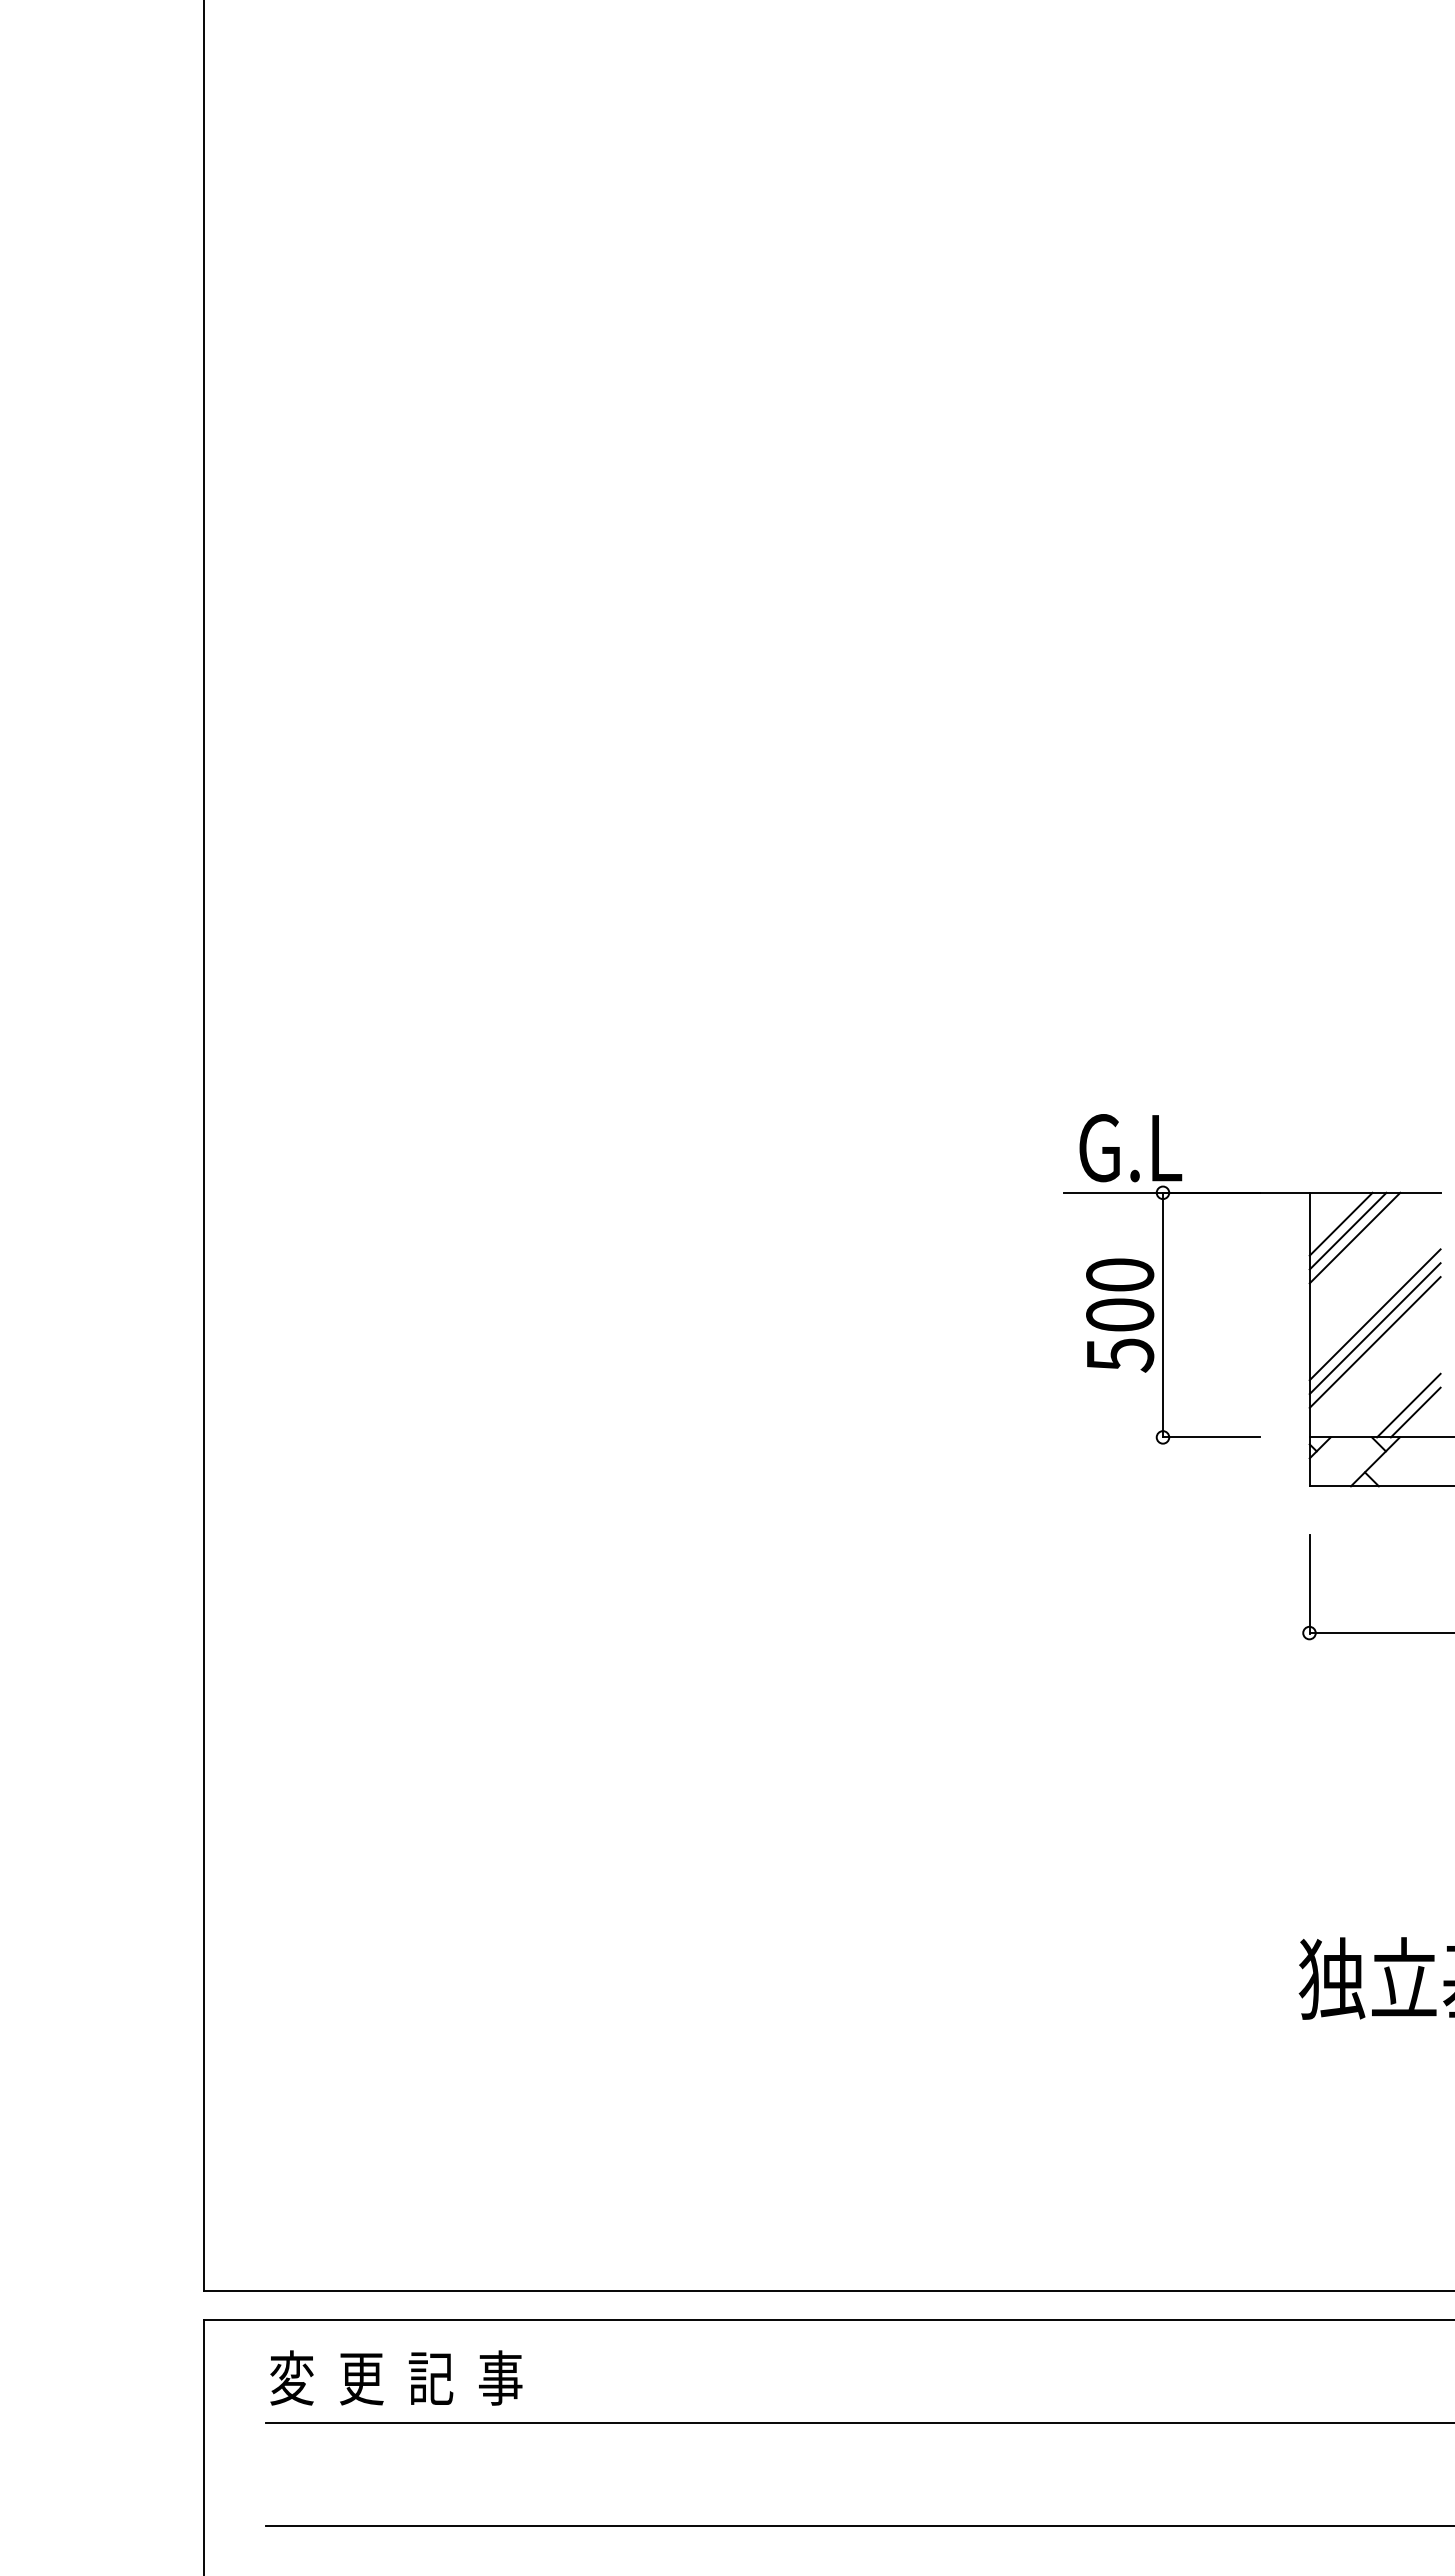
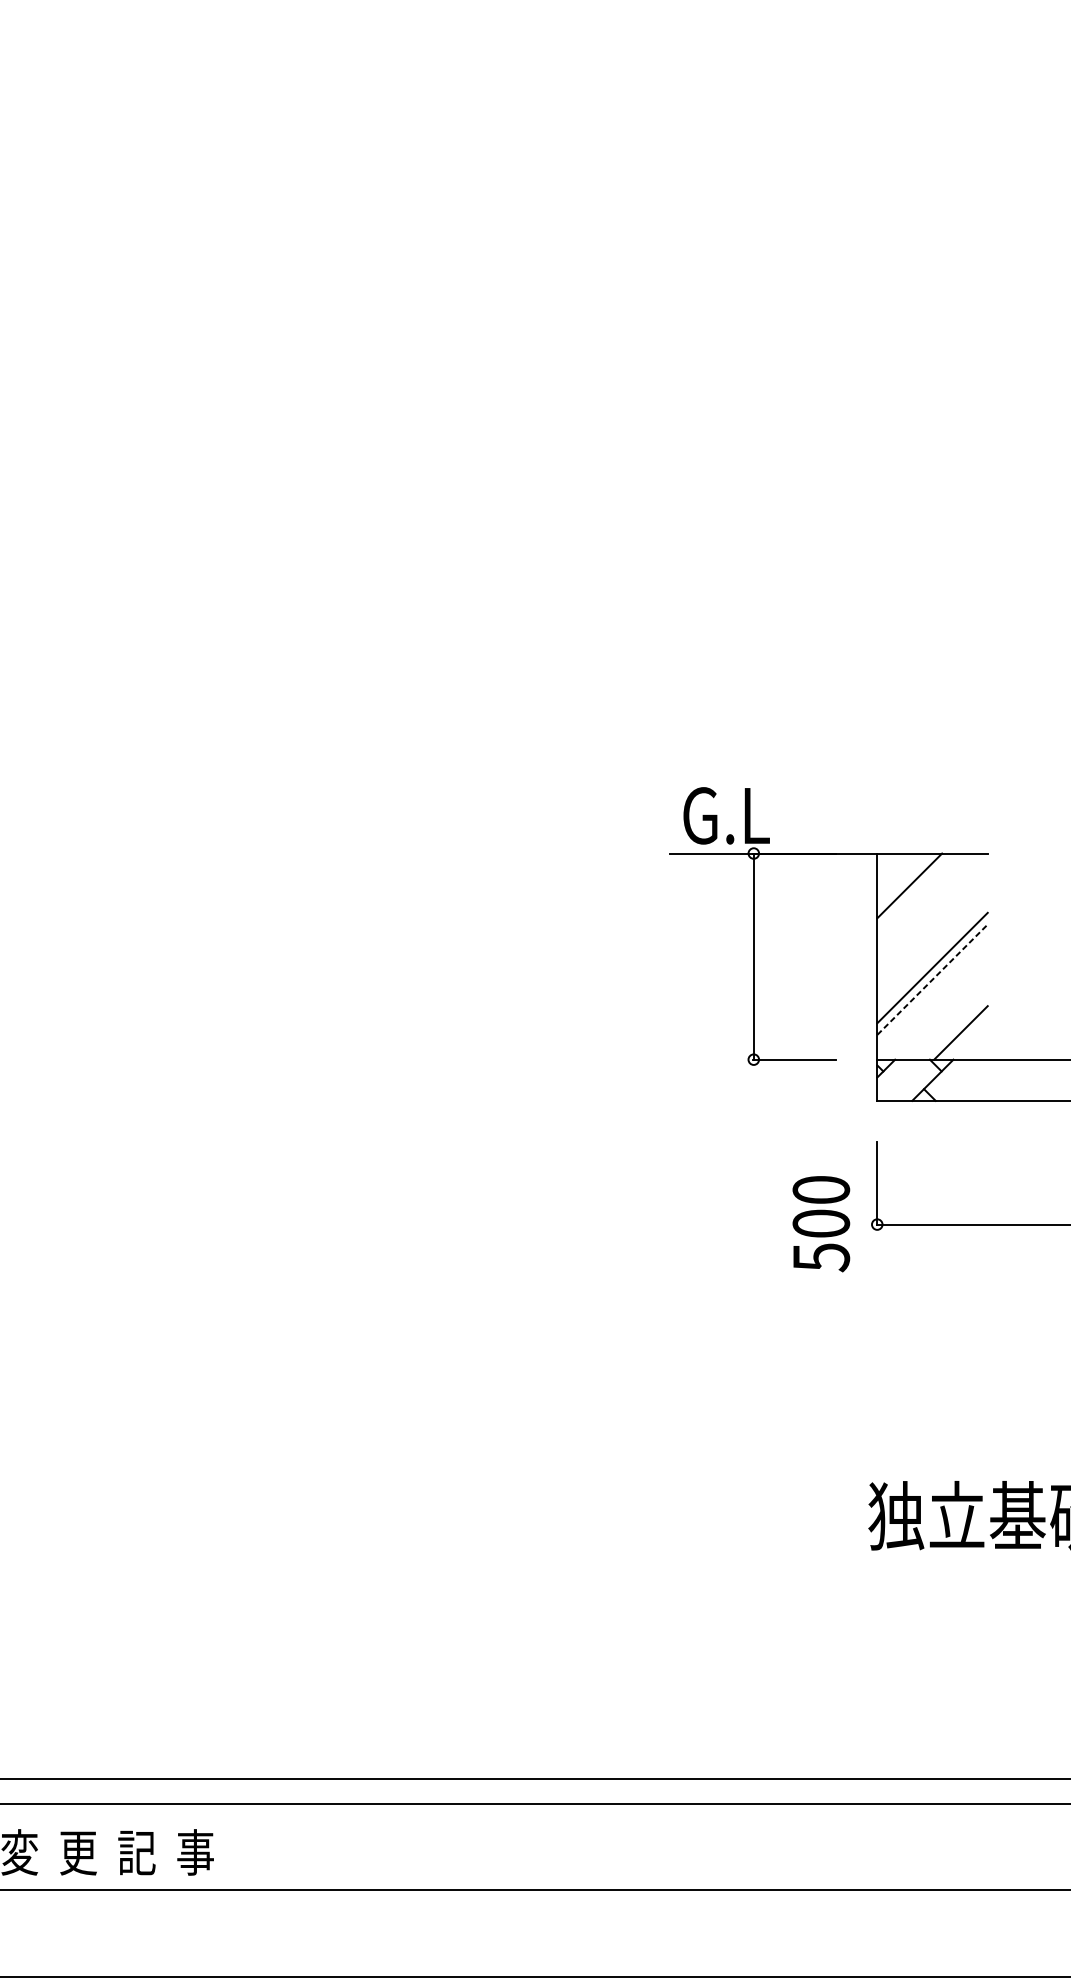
line: (1340, 1223) -> (903, 879), removed
line: (1354, 1237) -> (915, 891), removed
line: (1374, 1314) -> (932, 956), removed
text: (1120, 1315) -> (821, 1224), moved
line: (1375, 1342) -> (932, 979), solid -> dashed
line: (1415, 1412) -> (966, 1038), removed

